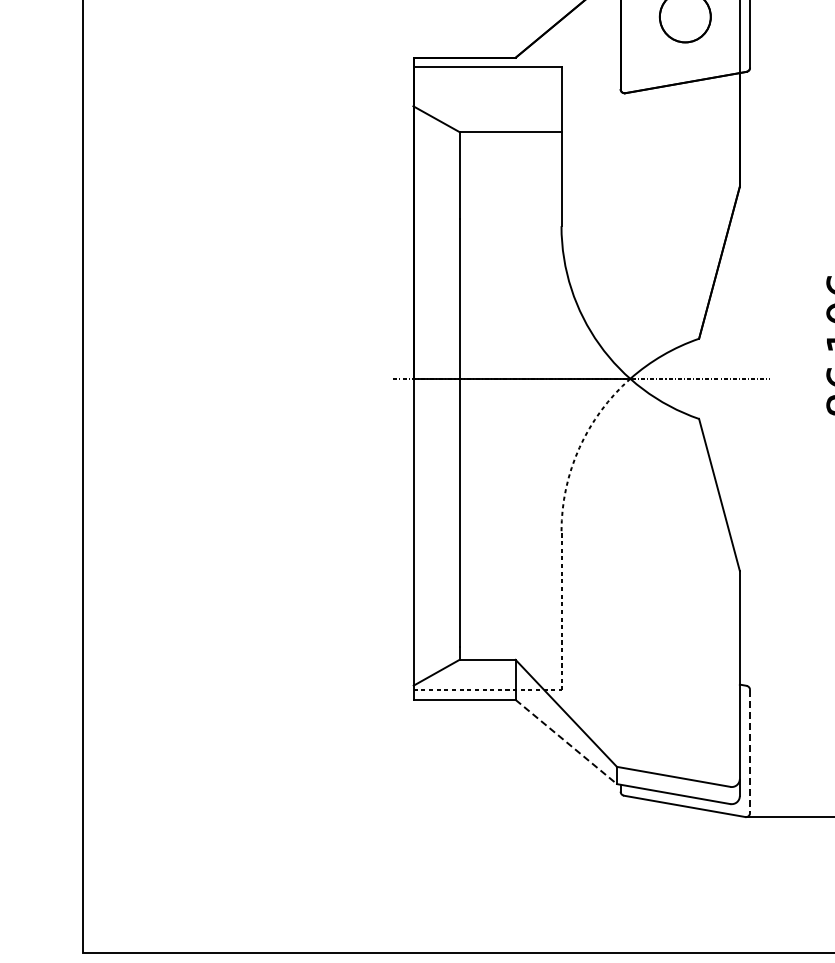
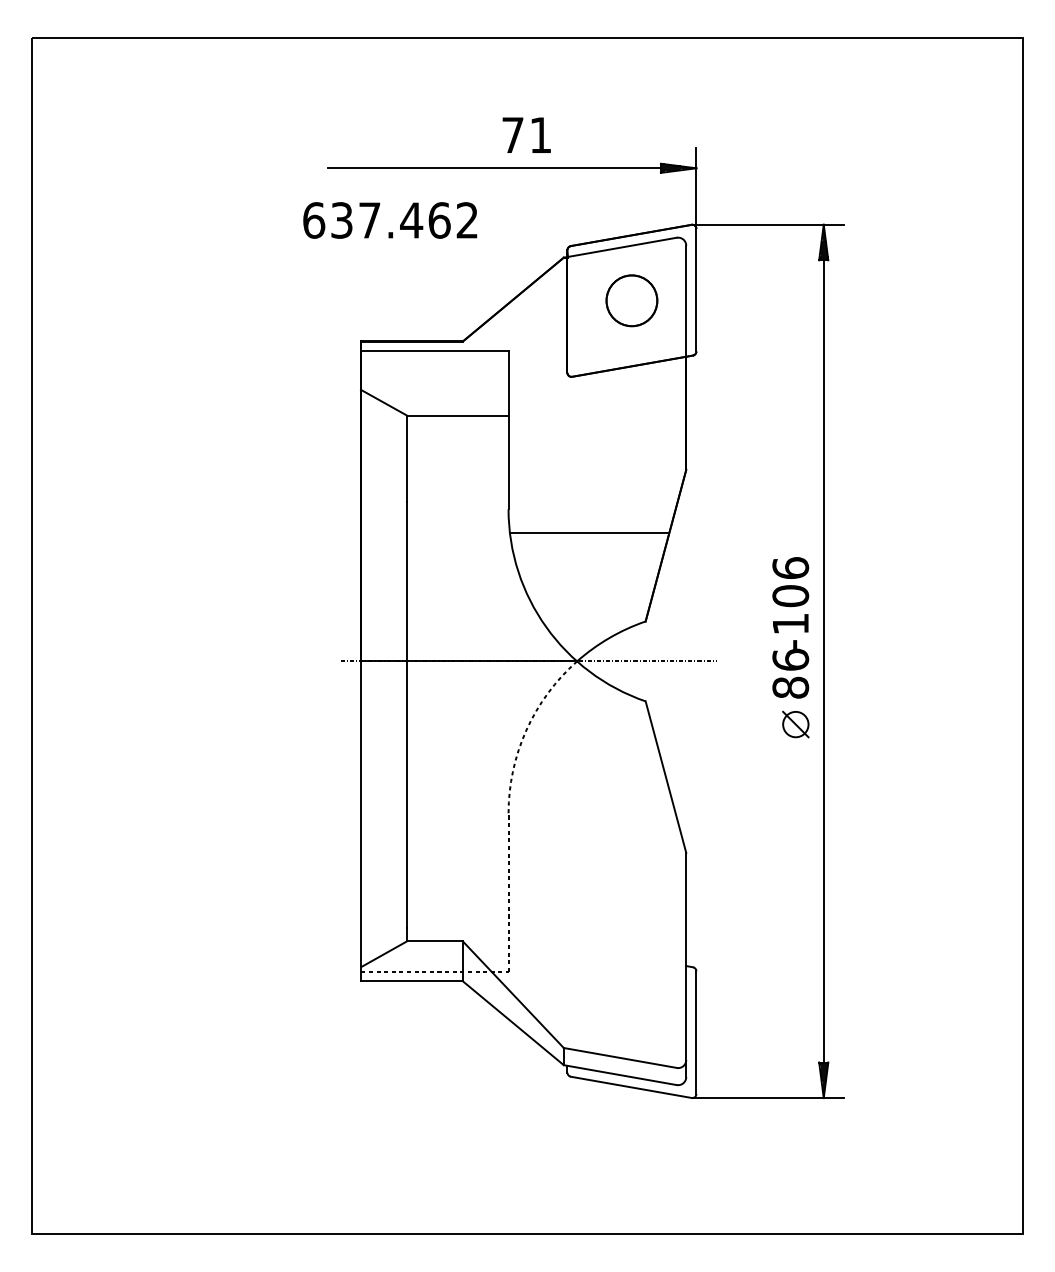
line: (642, 249) -> (589, 532), added
line: (566, 742) -> (513, 1023), dashed -> solid
line: (750, 752) -> (696, 1033), dashed -> solid

